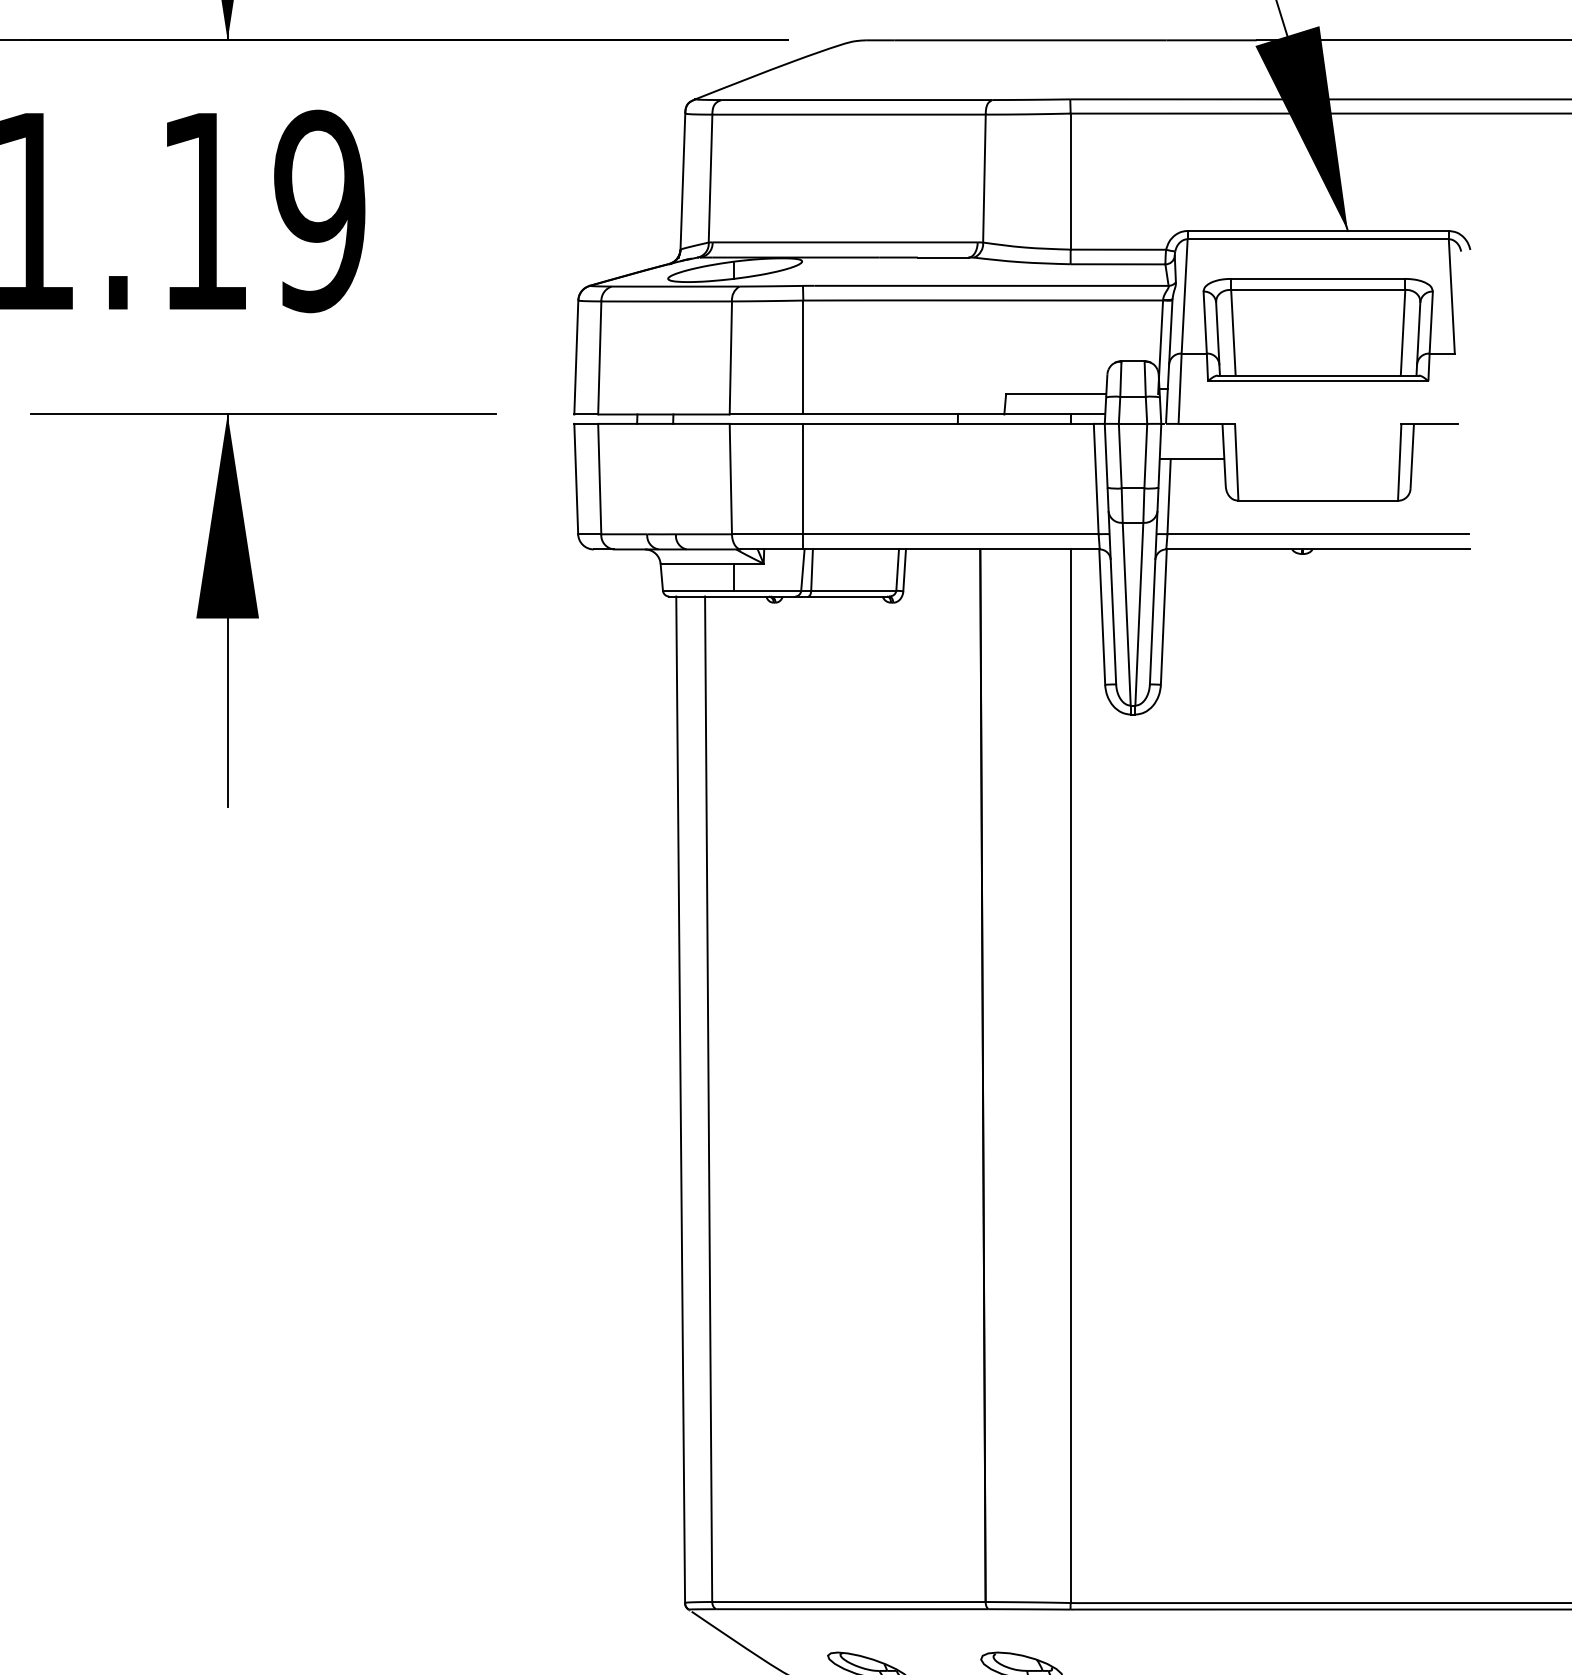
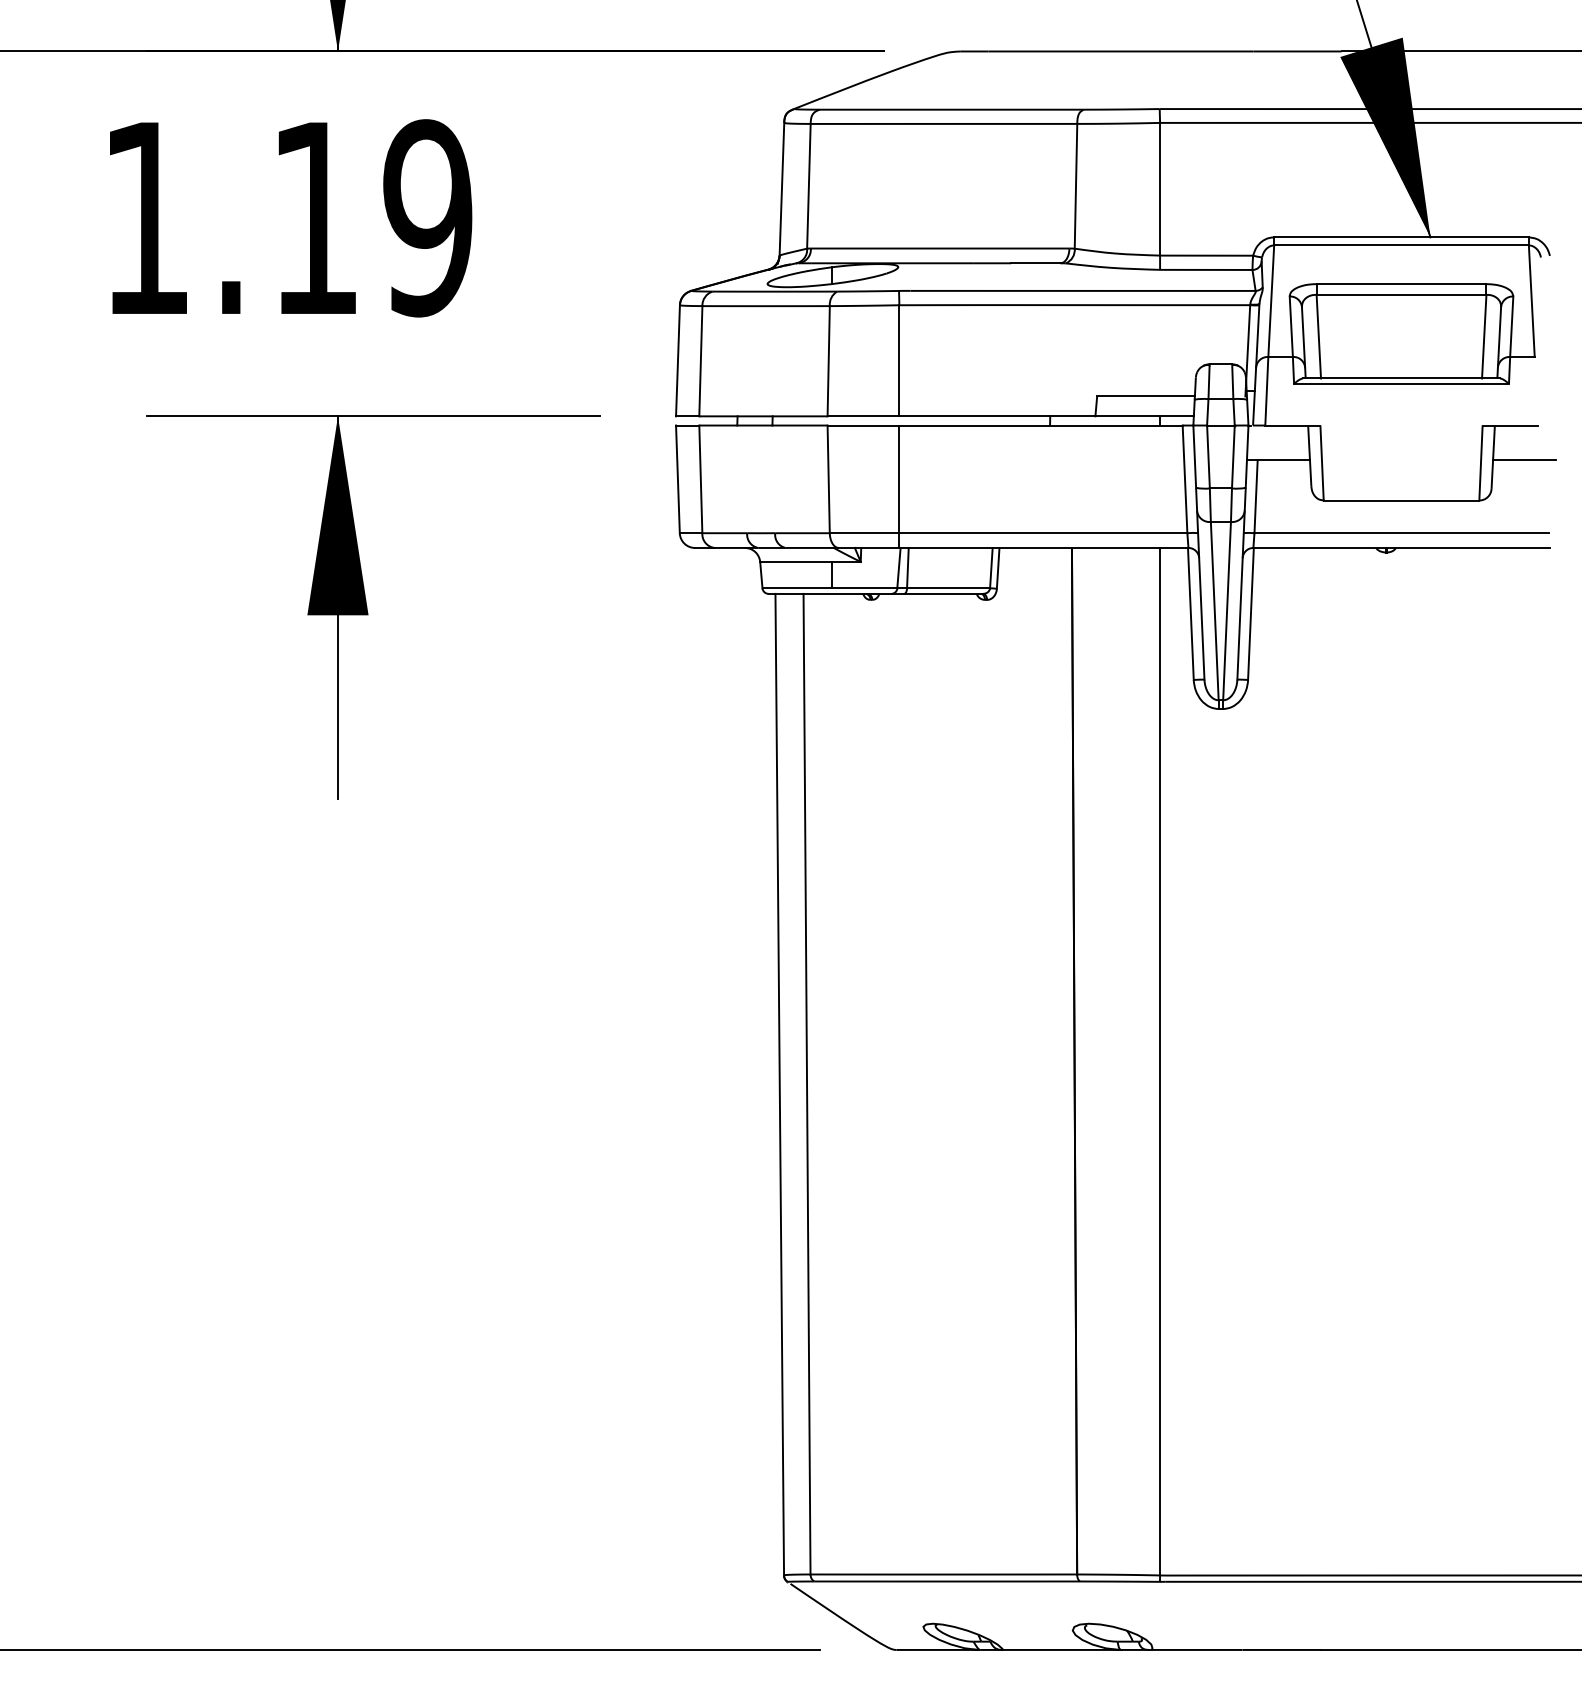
line: (1444, 458) -> (1524, 459), added

